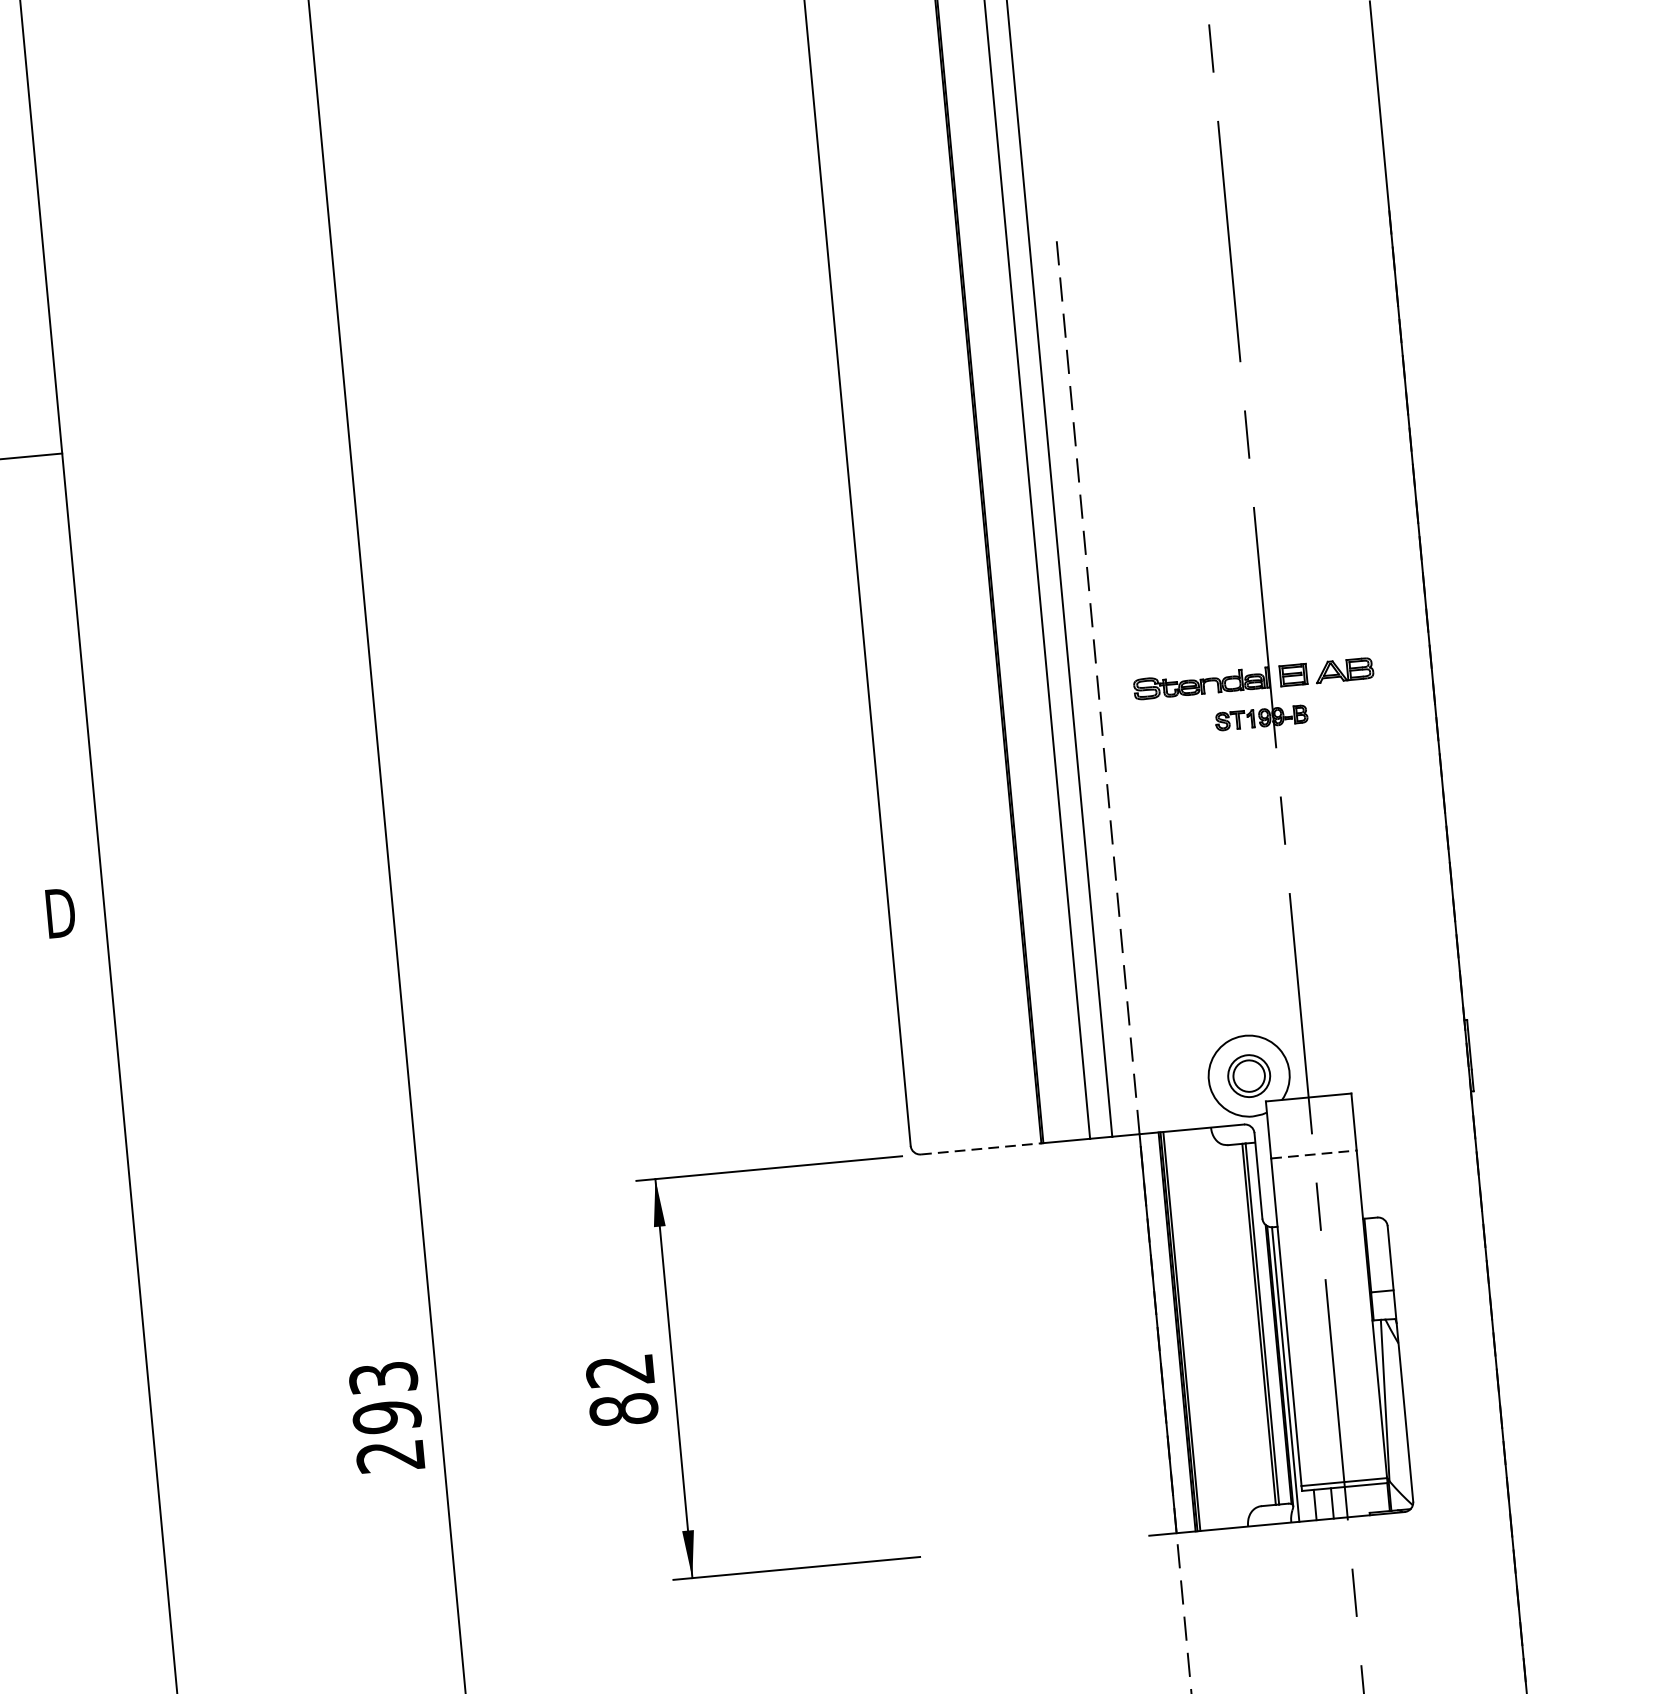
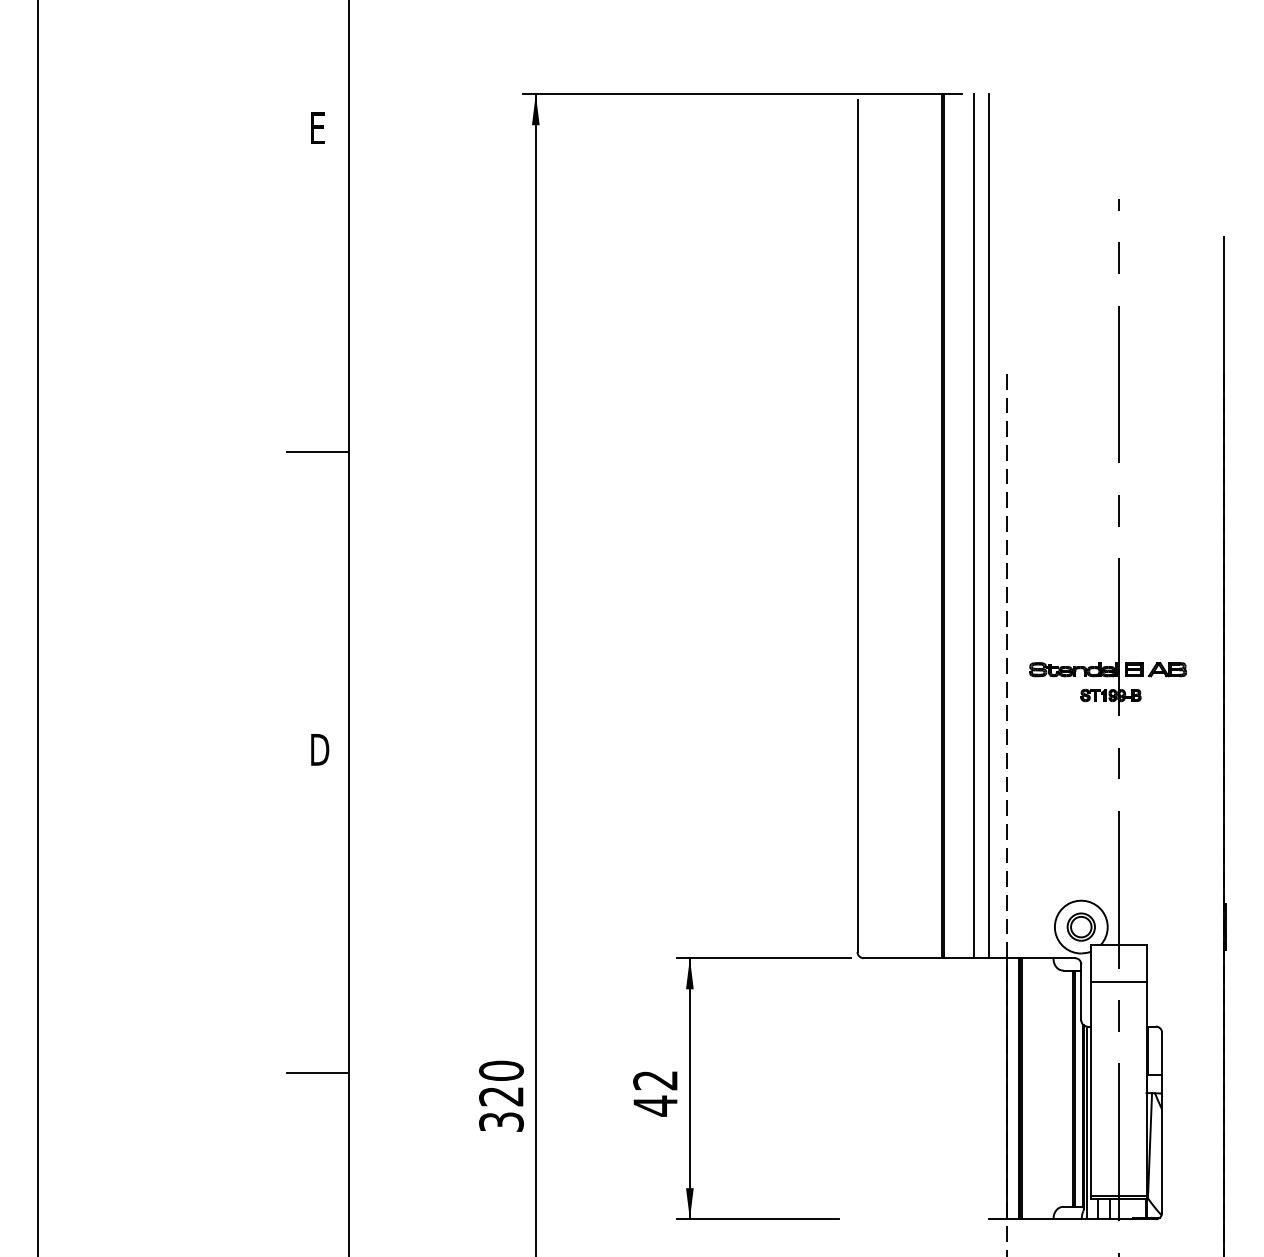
line: (981, 1149) -> (903, 958), dashed -> solid
line: (1313, 1153) -> (1118, 981), dashed -> solid
line: (102, 1408) -> (317, 1073), added
text: (623, 1409) -> (655, 1105), 82 -> 42
text: (386, 1415) -> (501, 1095), 293 -> 320

